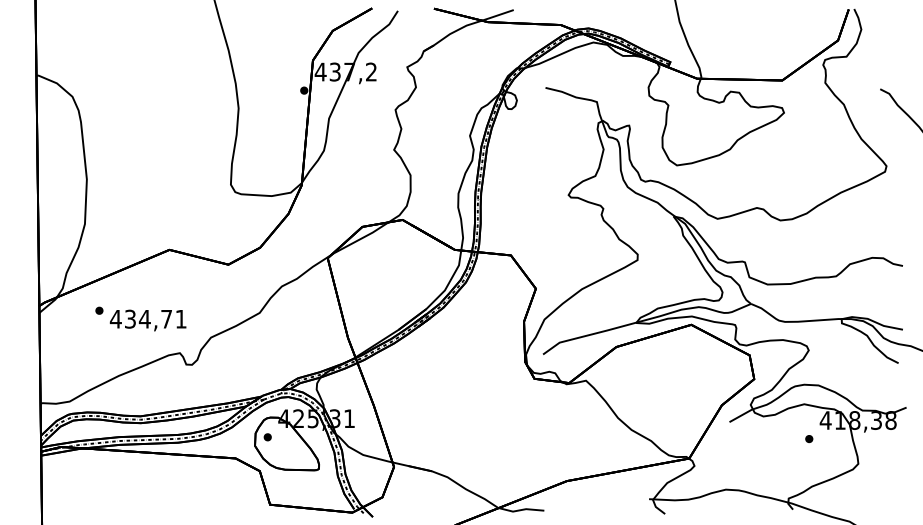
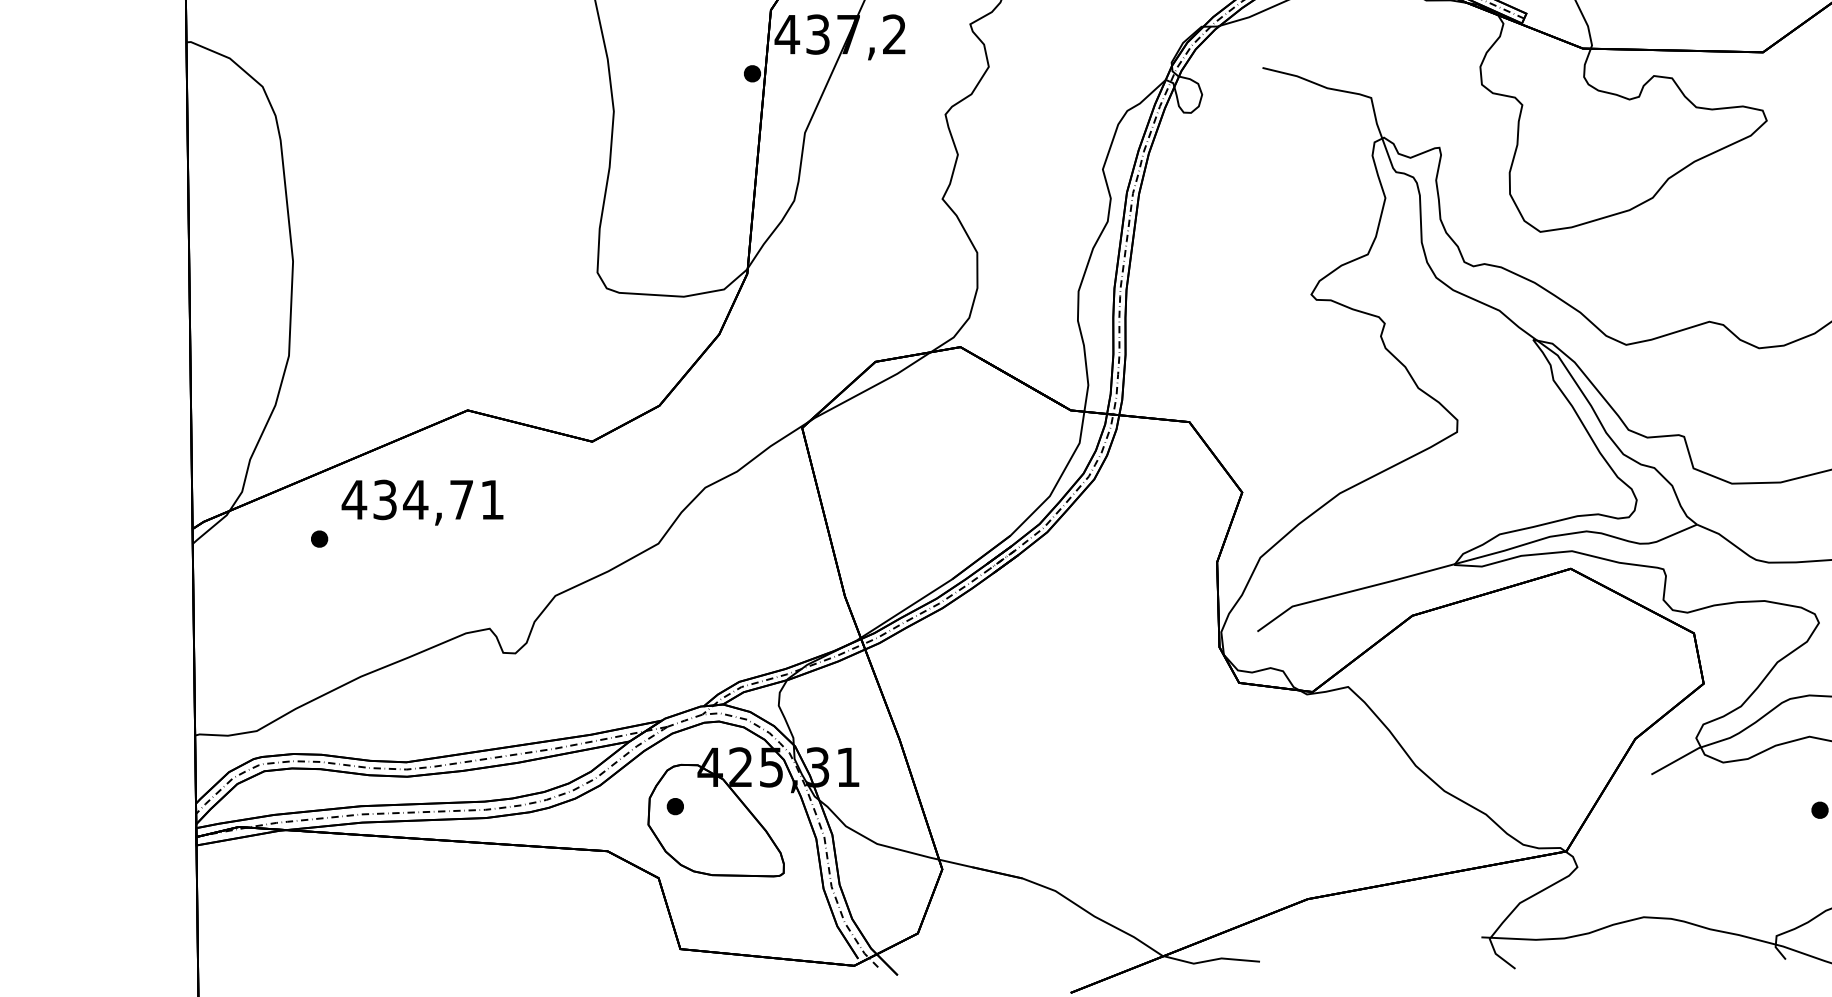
text: (147, 320) -> (421, 502), moved

